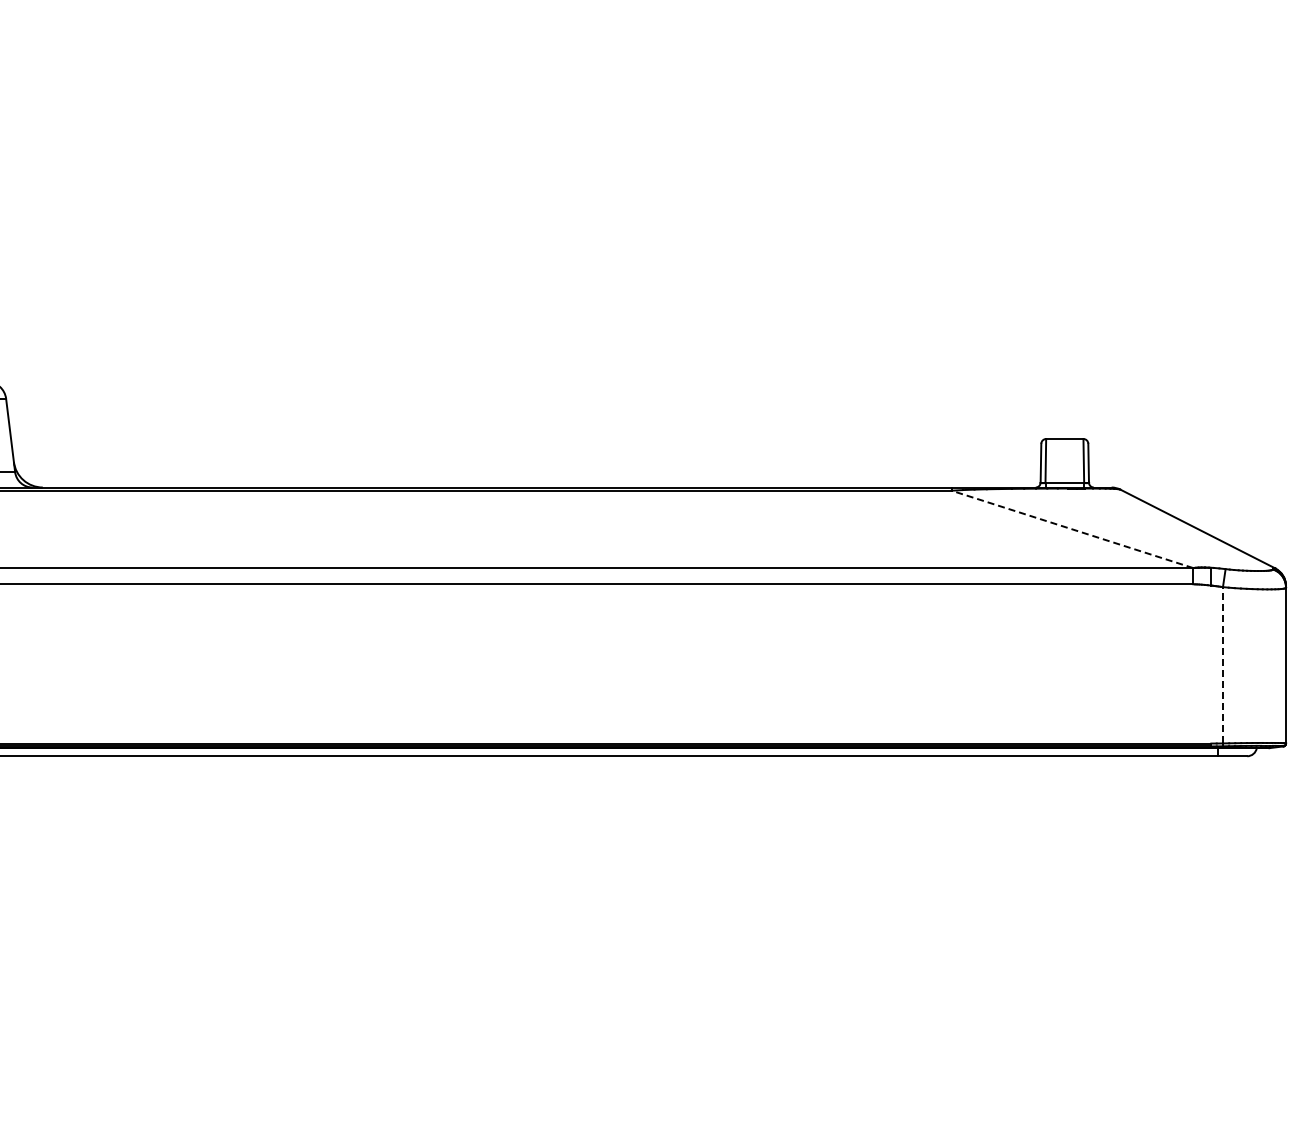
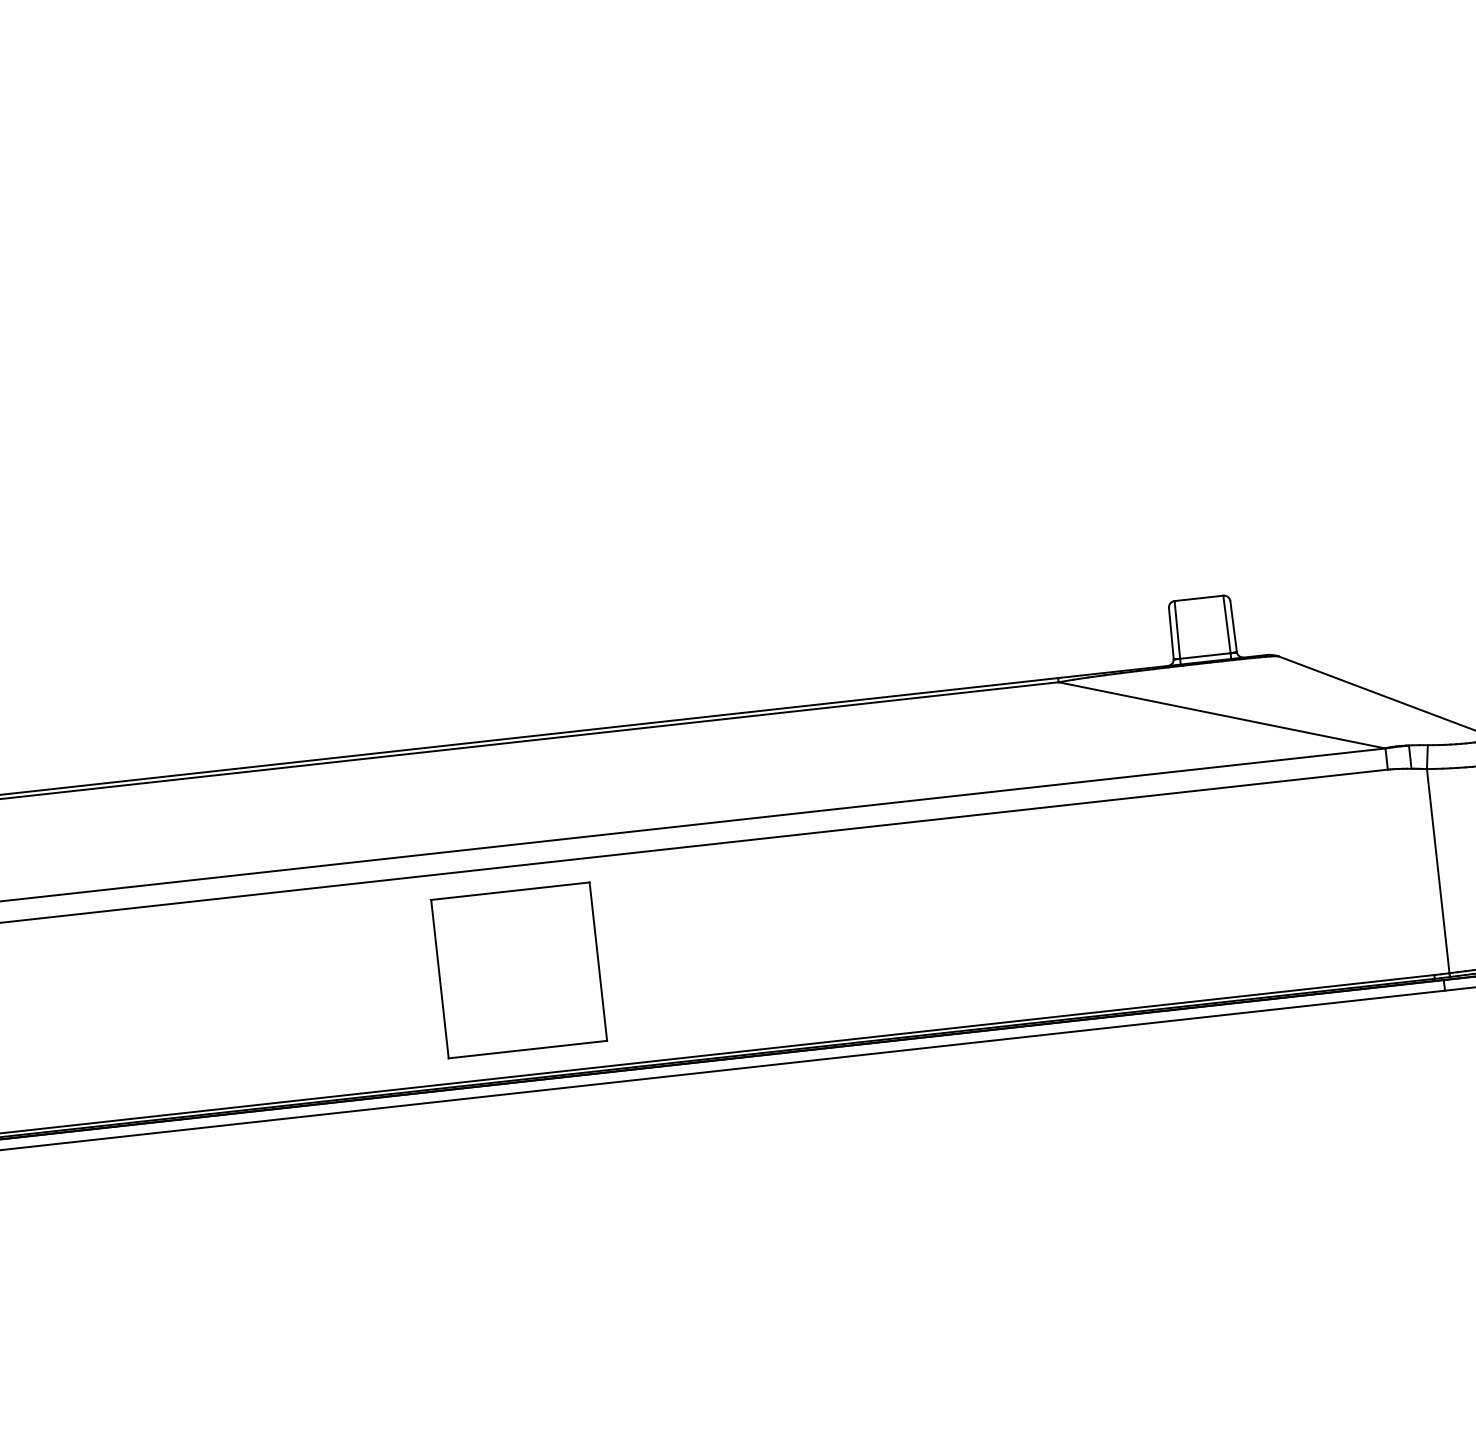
line: (1072, 529) -> (1222, 715), dashed -> solid
part: (519, 663) -> (519, 970), added
line: (1222, 664) -> (1437, 870), dashed -> solid

